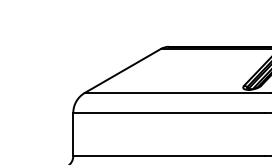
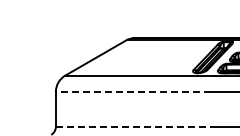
line: (168, 112) -> (132, 91), solid -> dashed
line: (169, 155) -> (133, 126), solid -> dashed

